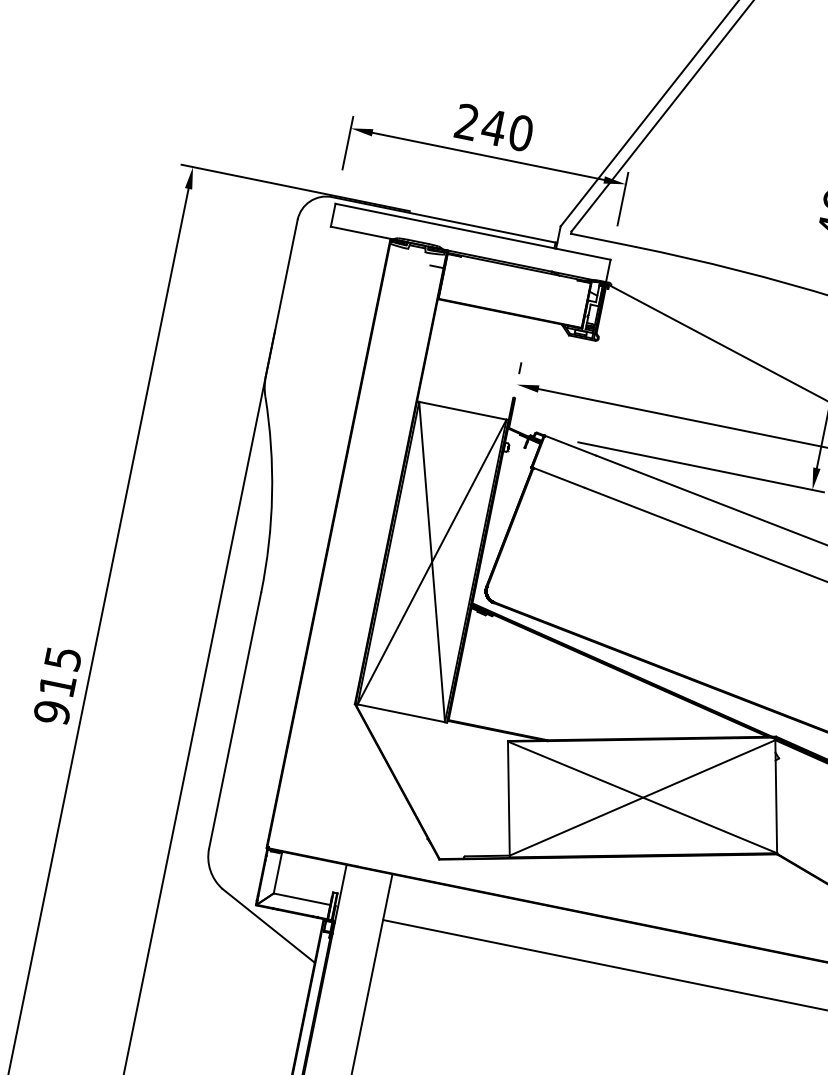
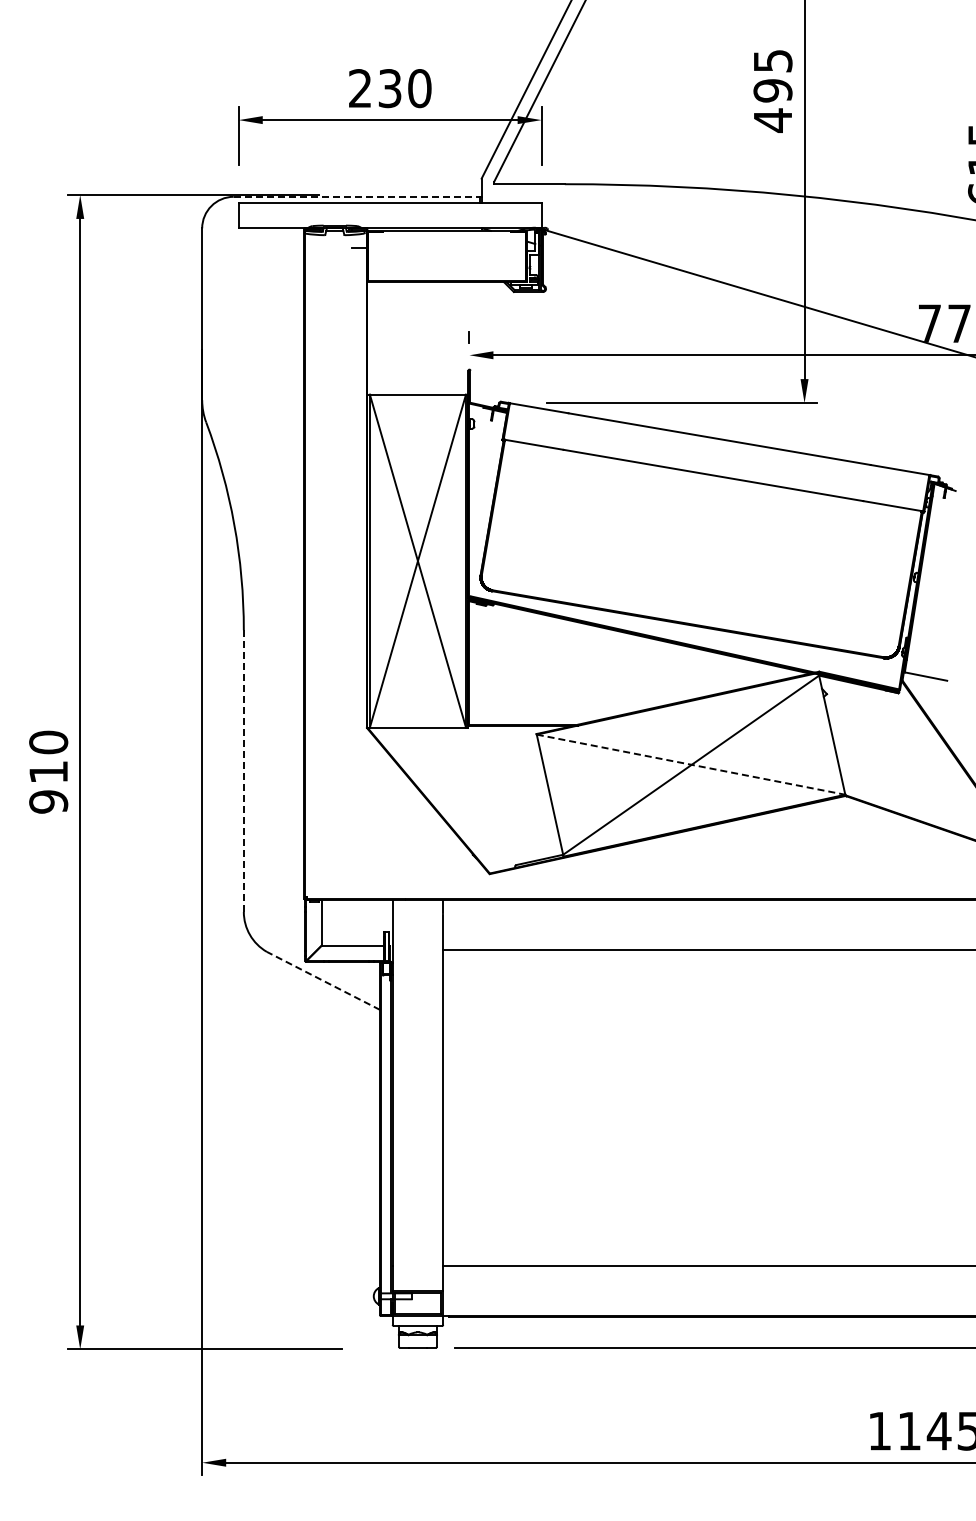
text: (493, 127) -> (389, 88), 240 -> 230
line: (444, 219) -> (357, 196), solid -> dashed
text: (63, 658) -> (48, 742), 915 -> 910
line: (234, 720) -> (243, 771), solid -> dashed
line: (642, 797) -> (691, 764), solid -> dashed
line: (268, 925) -> (323, 980), solid -> dashed

